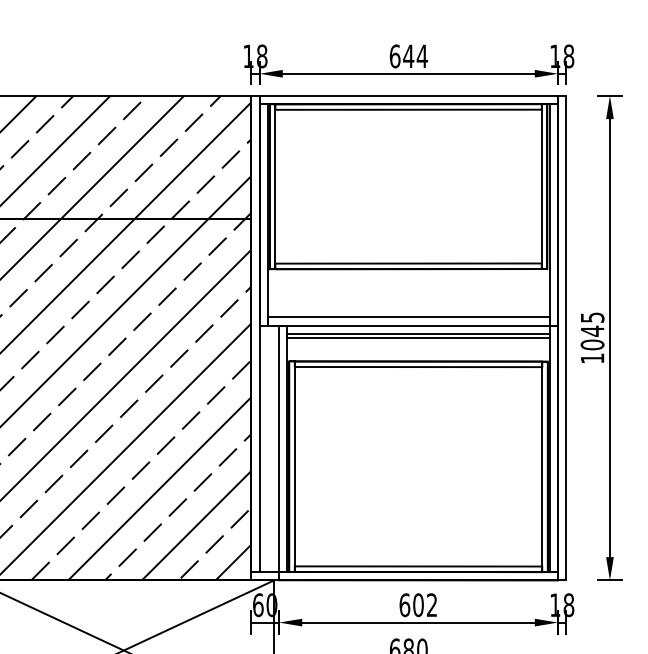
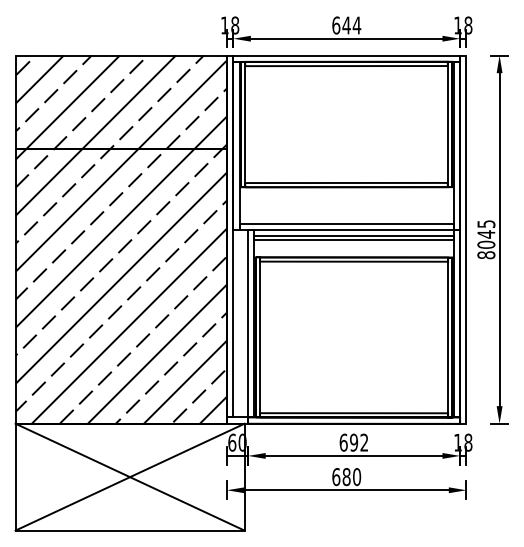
text: (592, 358) -> (486, 255), 1045 -> 8045
text: (417, 604) -> (353, 442), 602 -> 692

